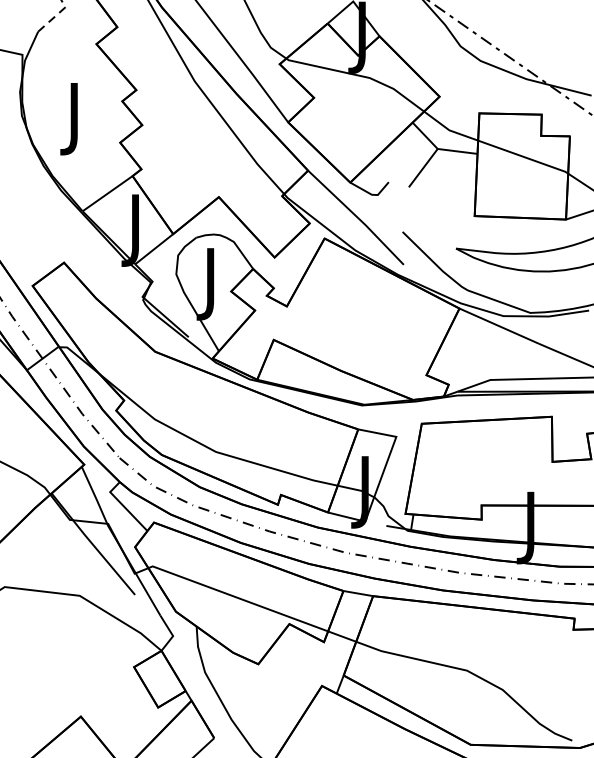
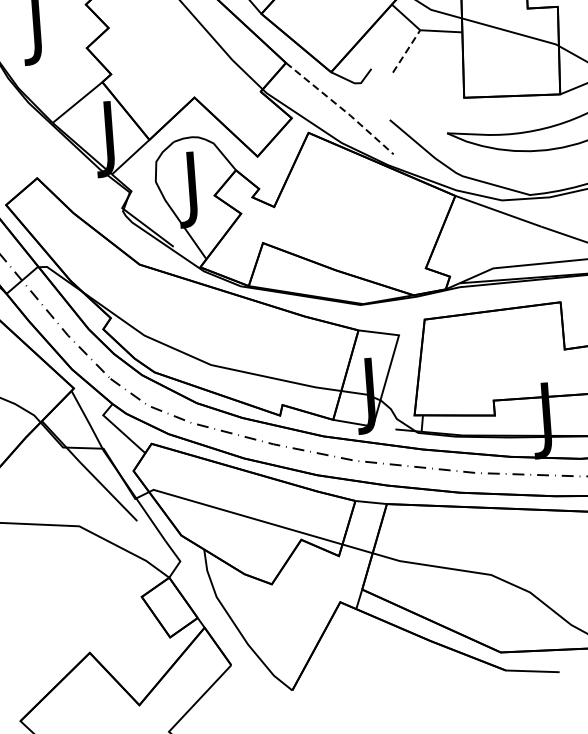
line: (423, 168) -> (406, 51), solid -> dashed
line: (357, 217) -> (341, 108), solid -> dashed

